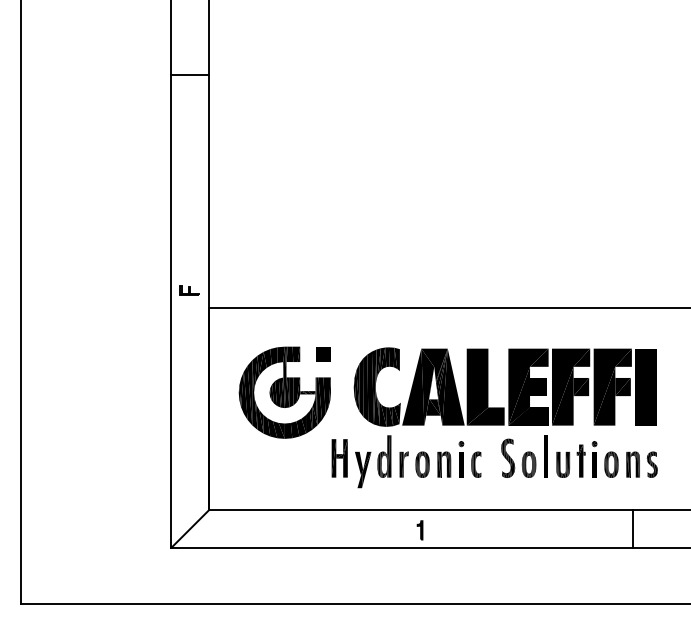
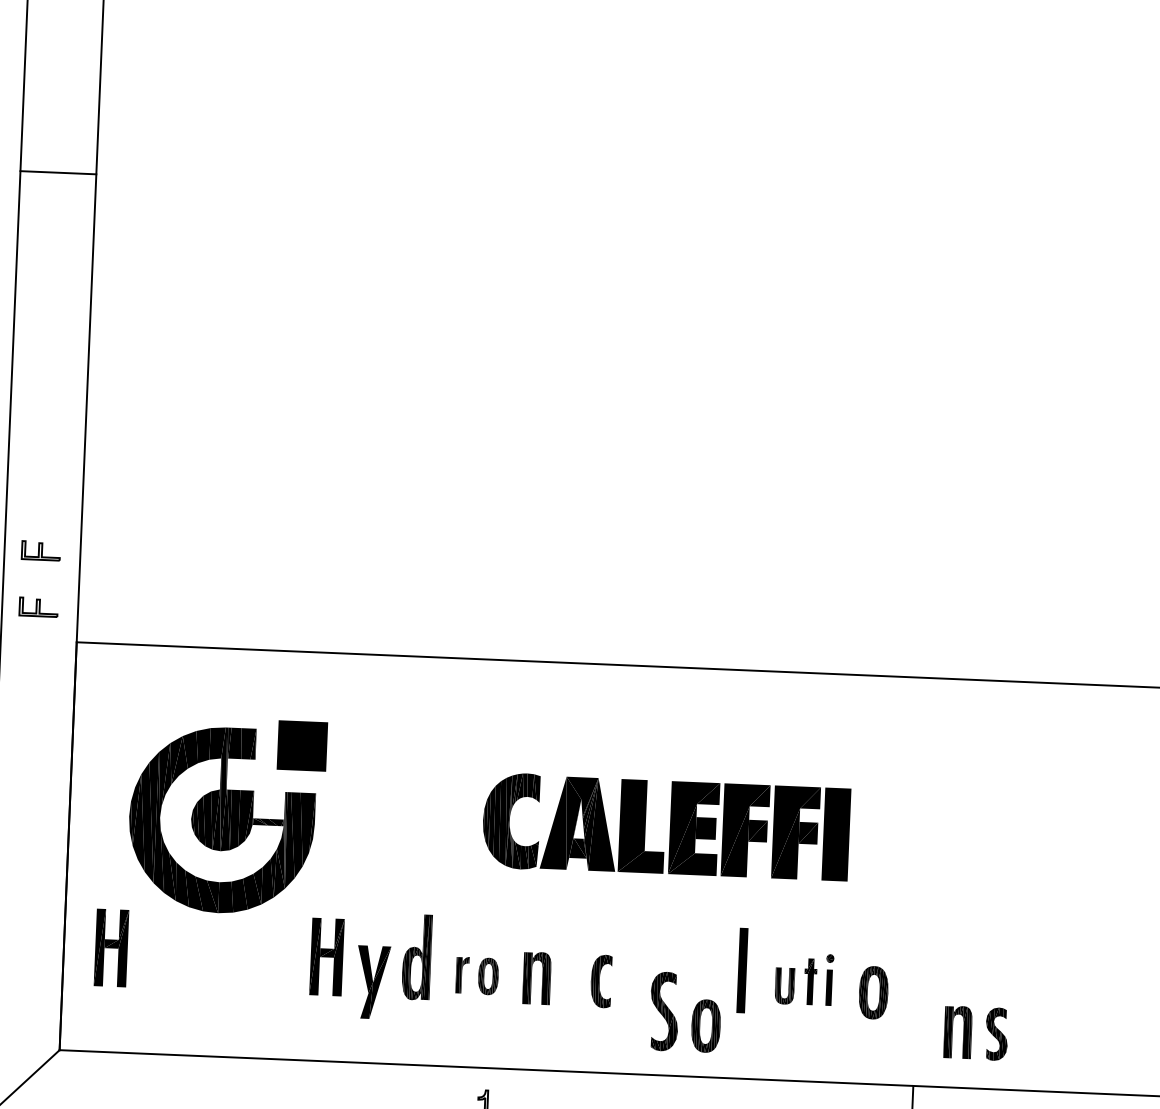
part: (189, 262) -> (40, 549), added
part: (323, 354) -> (303, 746), size x1.6
part: (504, 386) -> (664, 826), size x0.6
part: (518, 457) -> (685, 1010), moved
part: (232, 458) -> (111, 948), added
part: (461, 459) -> (572, 969), removed
part: (576, 459) -> (803, 979), size x0.7
part: (414, 464) -> (477, 975), size x0.7
part: (641, 464) -> (974, 1032), moved

